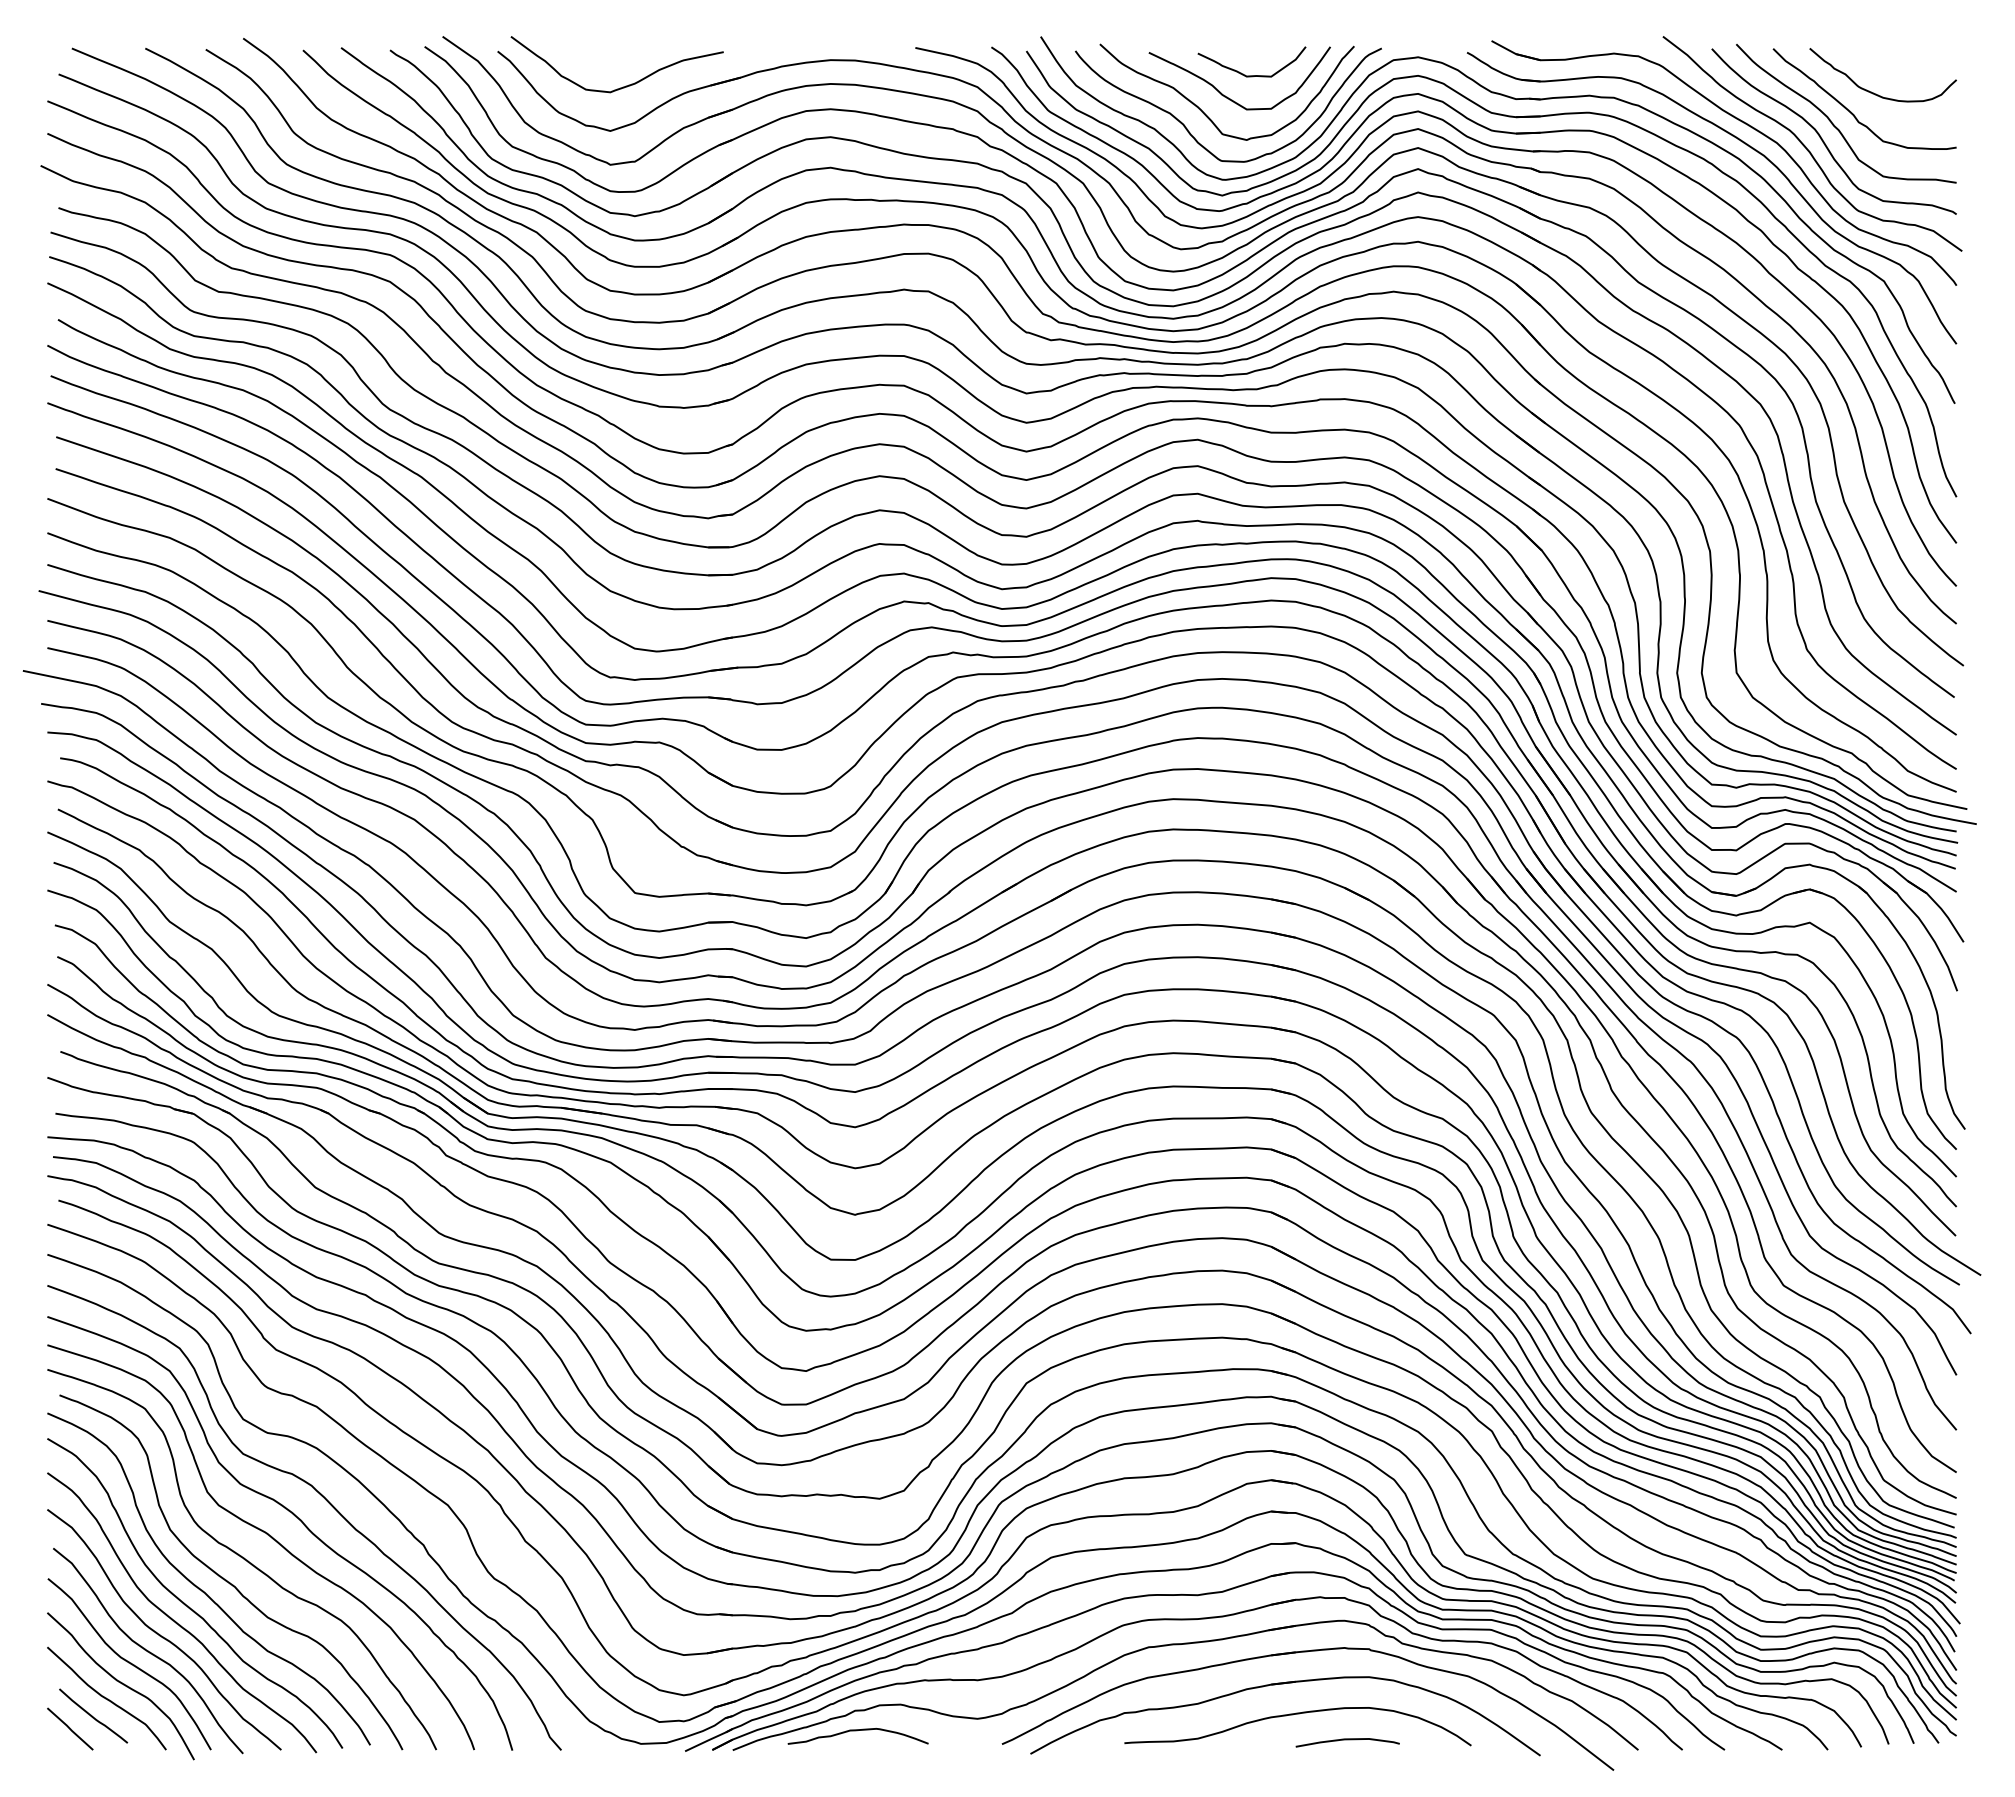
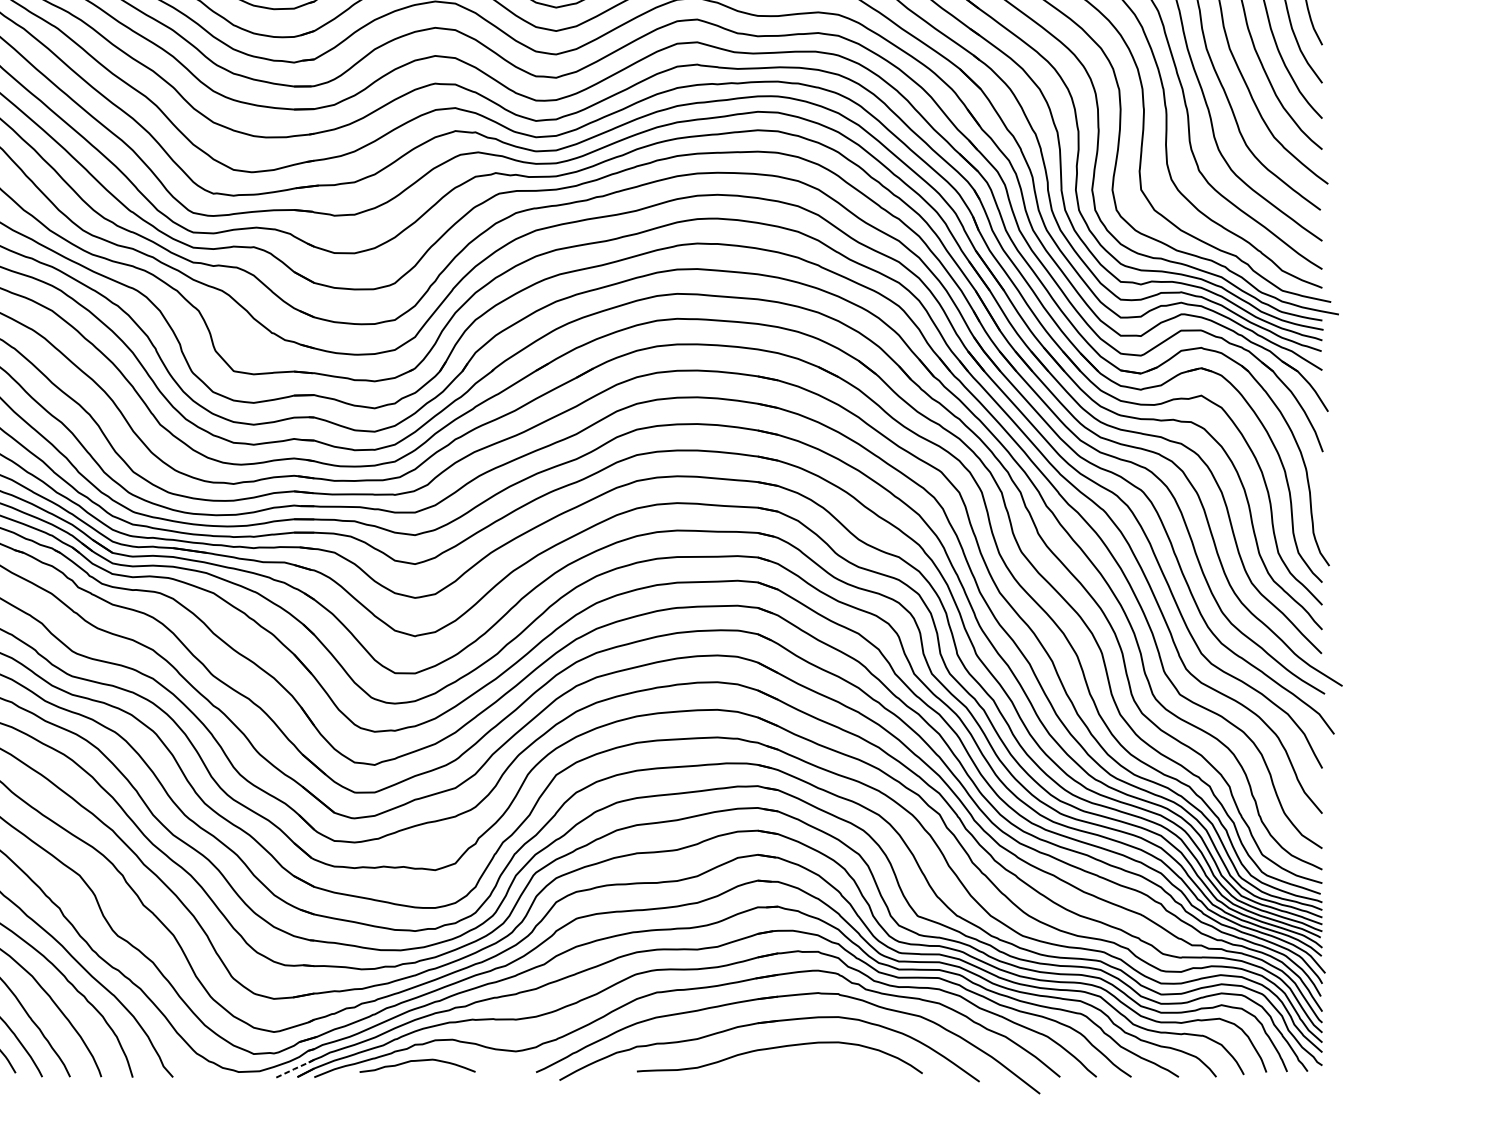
line: (709, 1740) -> (295, 1069), solid -> dashed
curve: (1347, 1740) -> (820, 1069), removed

